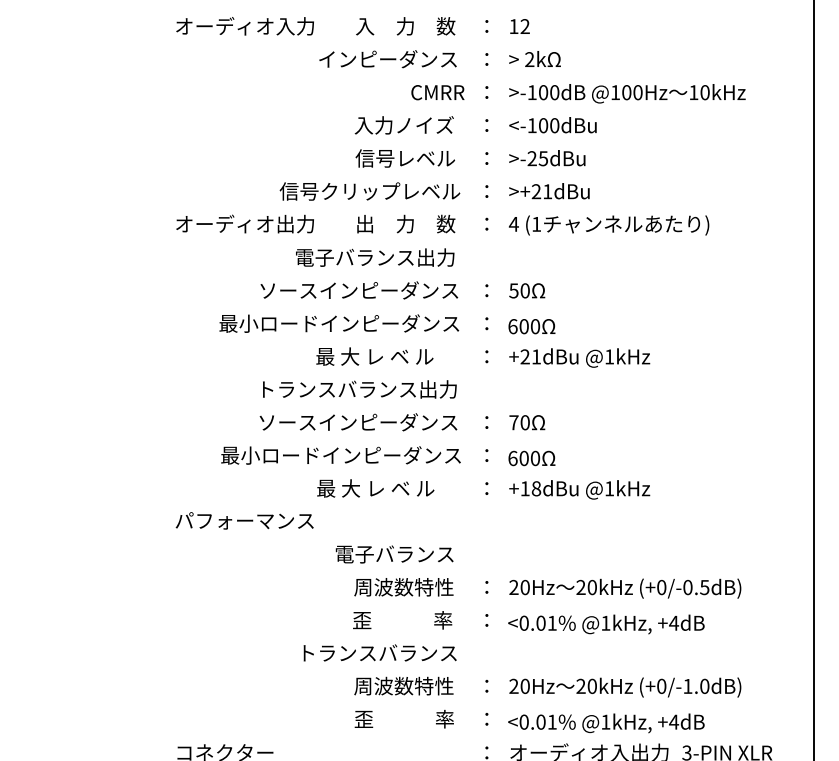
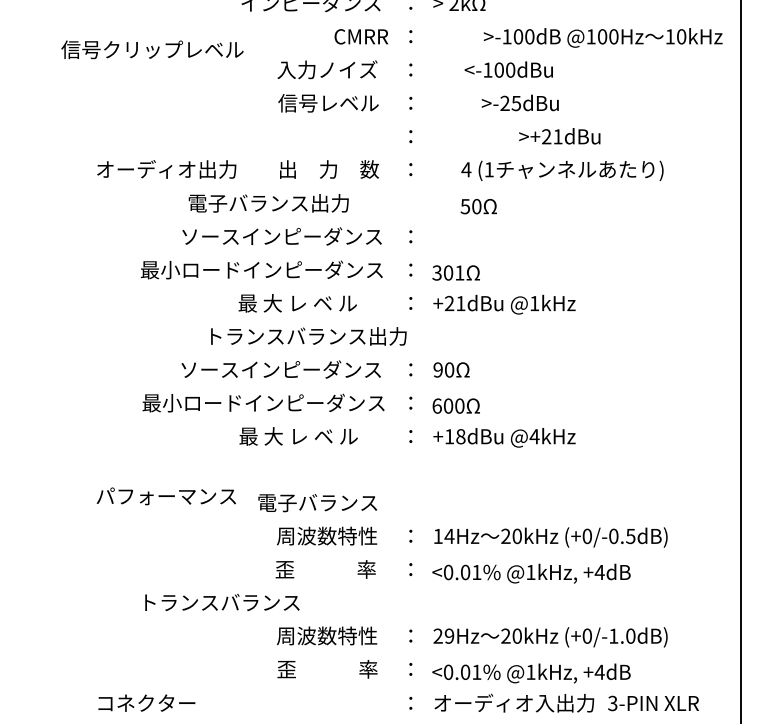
text: (627, 93) -> (603, 37), moved
text: (552, 125) -> (508, 69), moved
text: (547, 158) -> (520, 103), moved
text: (369, 191) -> (152, 49), moved
text: (549, 191) -> (559, 136), moved
text: (609, 225) -> (562, 170), moved
text: (375, 257) -> (269, 203), moved
text: (527, 290) -> (479, 206), moved
text: (524, 326) -> (448, 272), 600 -> 301
text: (359, 389) -> (308, 336), moved
text: (513, 422) -> (437, 369), 70 -> 90
text: (609, 488) -> (534, 436), @1kHz -> @4kHz
text: (244, 520) -> (166, 495), moved
text: (519, 587) -> (443, 536), 20Hz -> 14Hz
text: (379, 652) -> (221, 601), moved
text: (524, 686) -> (448, 636), 20Hz -> 29Hz

